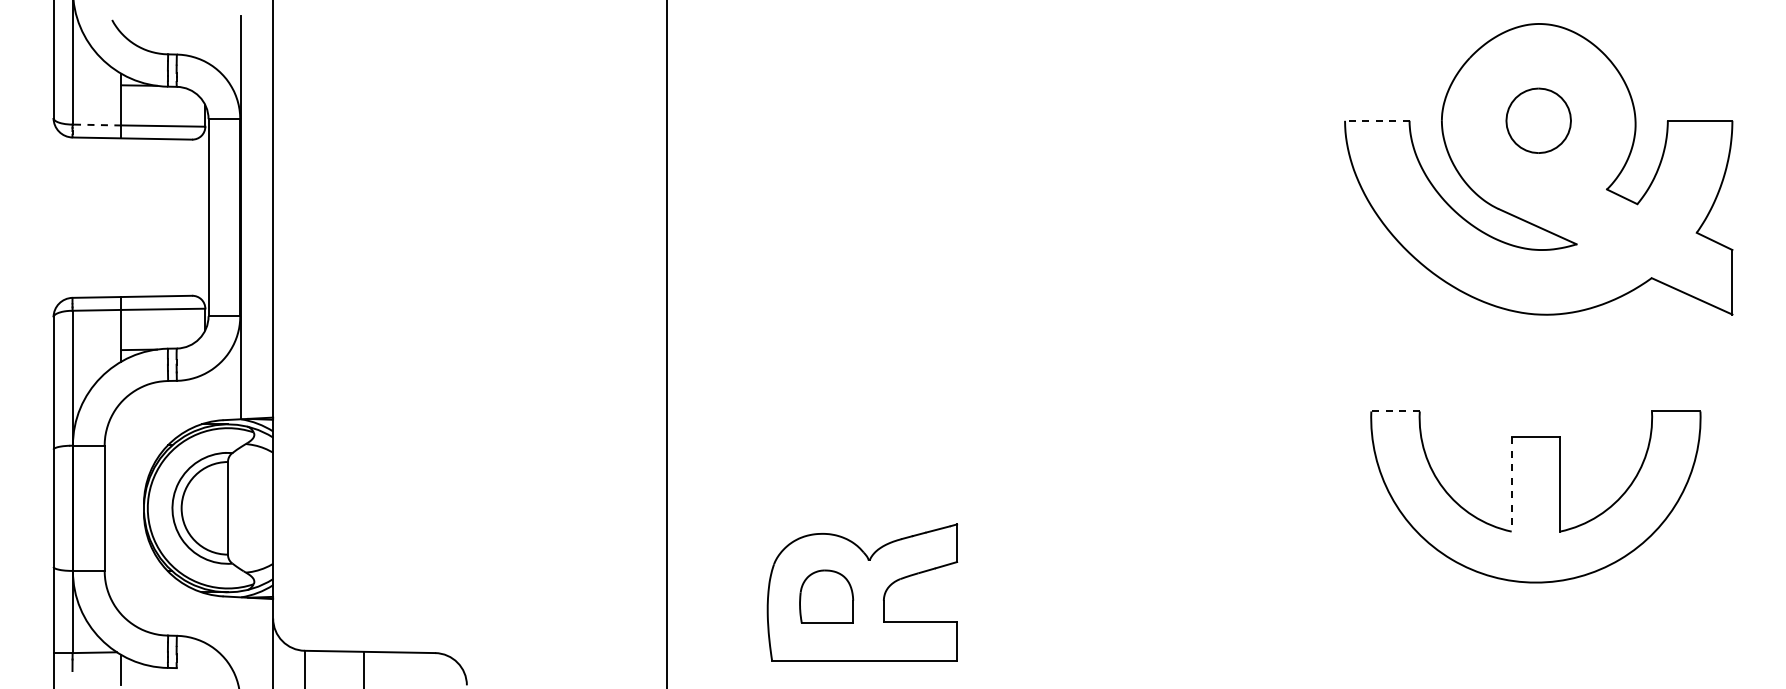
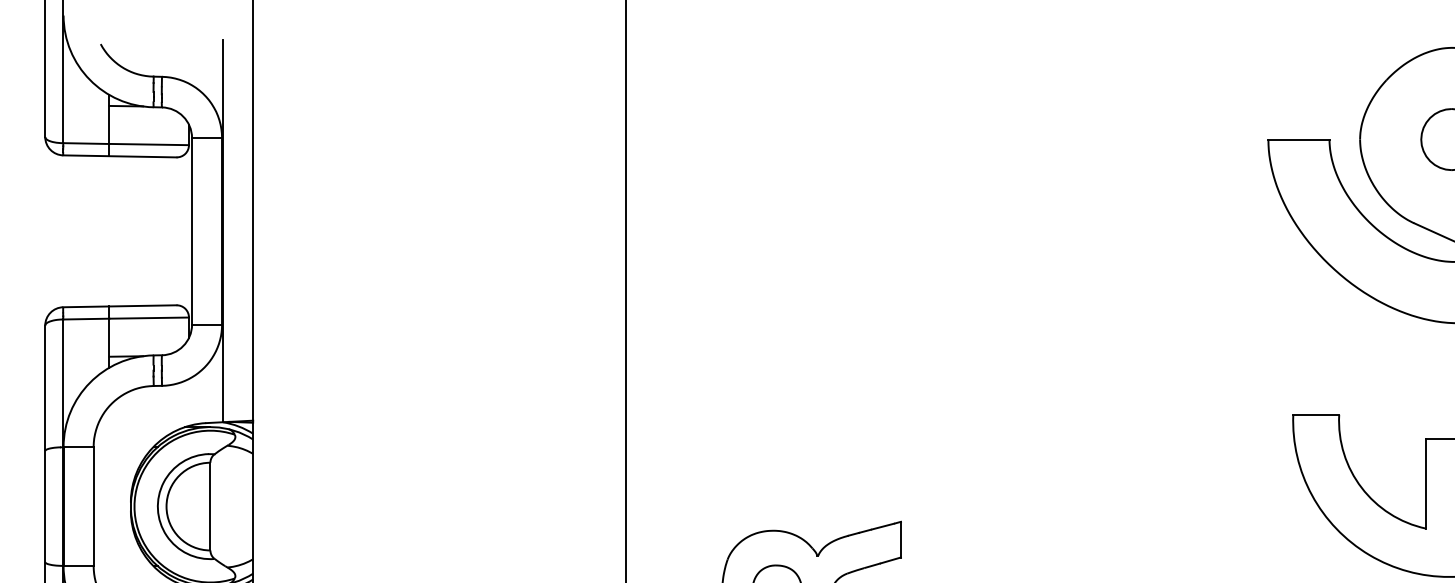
line: (1376, 120) -> (1298, 139), dashed -> solid
line: (96, 125) -> (85, 144), dashed -> solid
line: (1395, 411) -> (1316, 414), dashed -> solid
line: (1511, 484) -> (1426, 484), dashed -> solid

